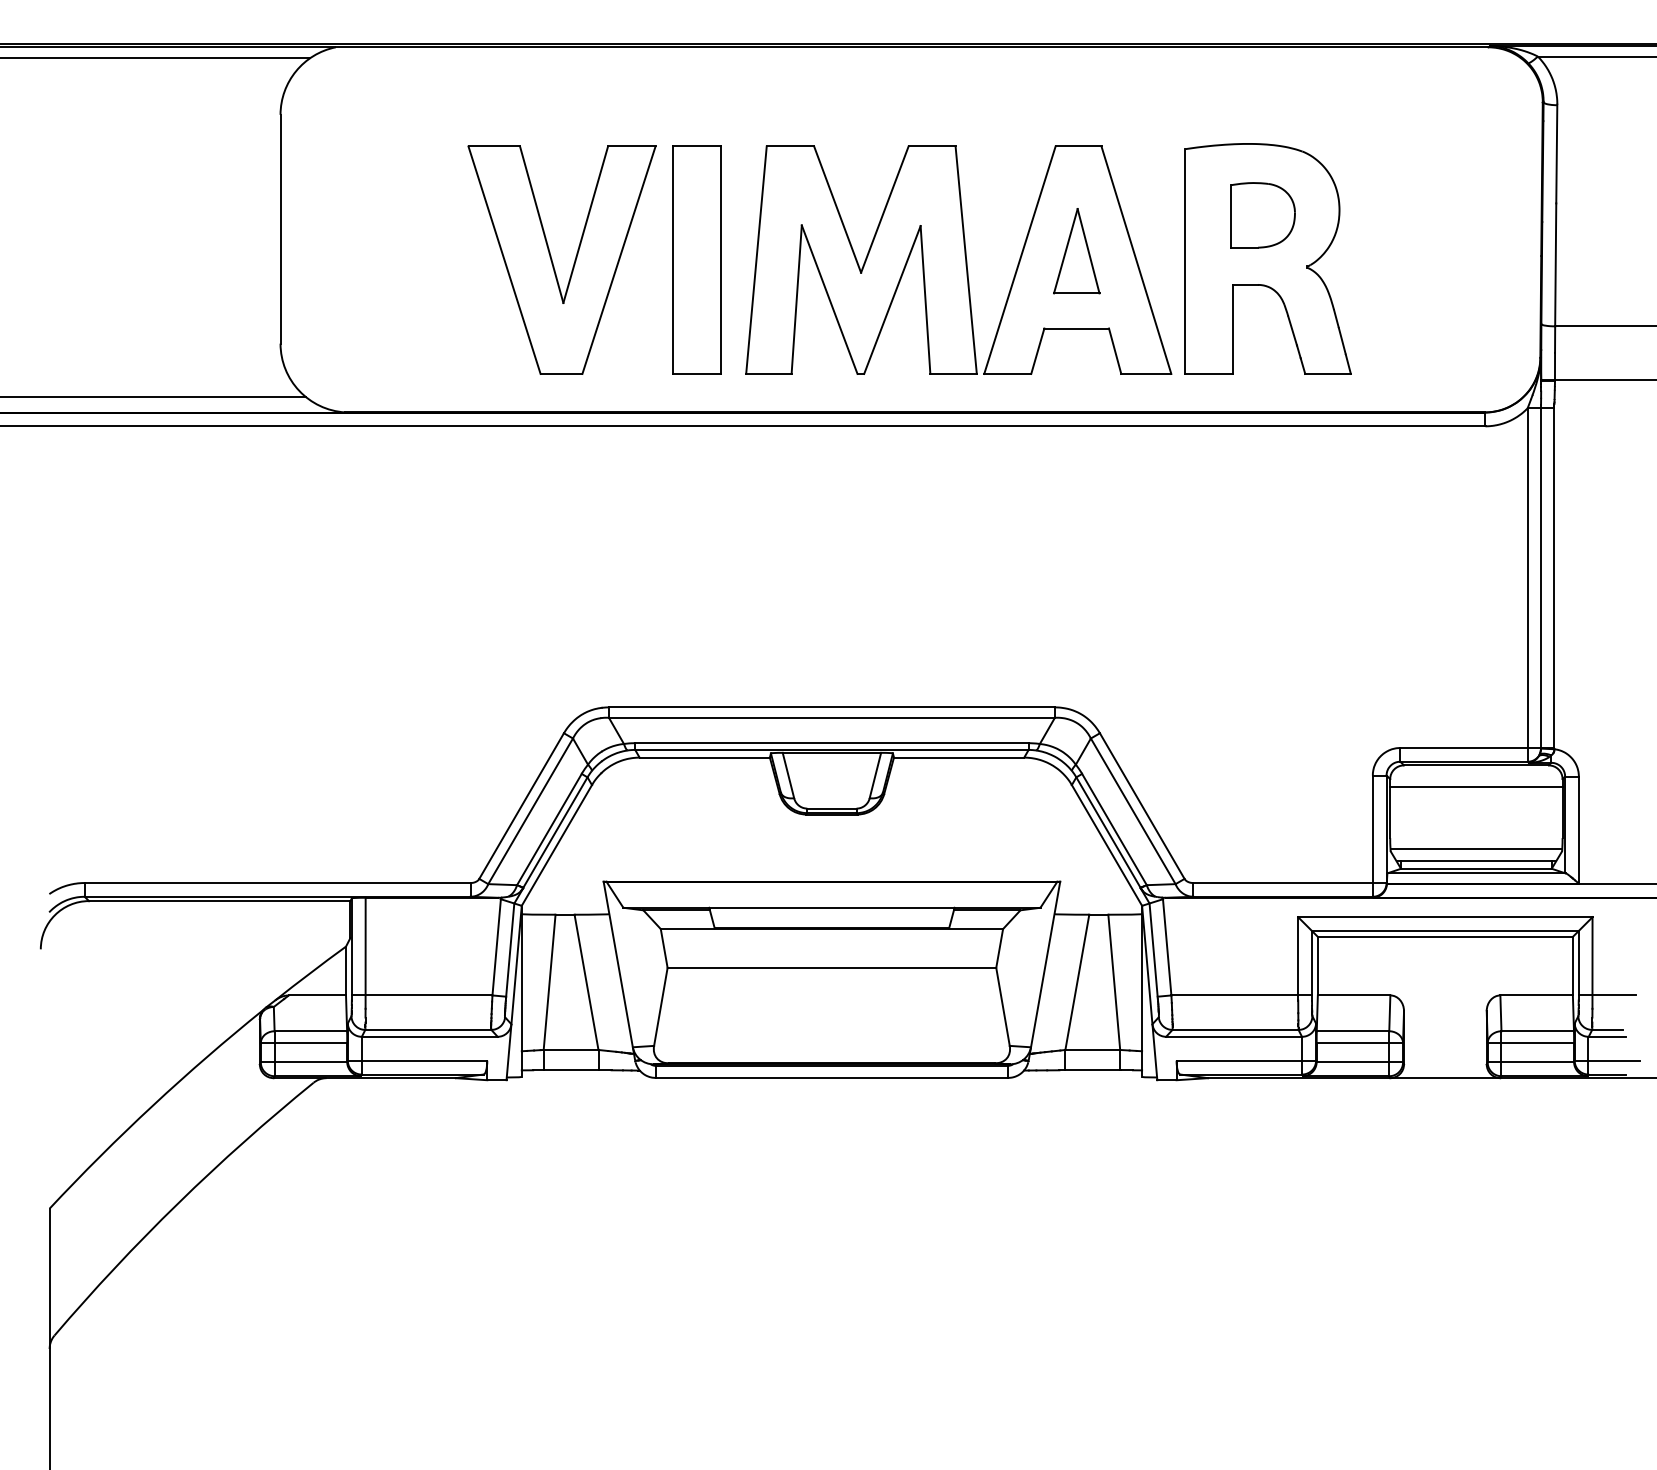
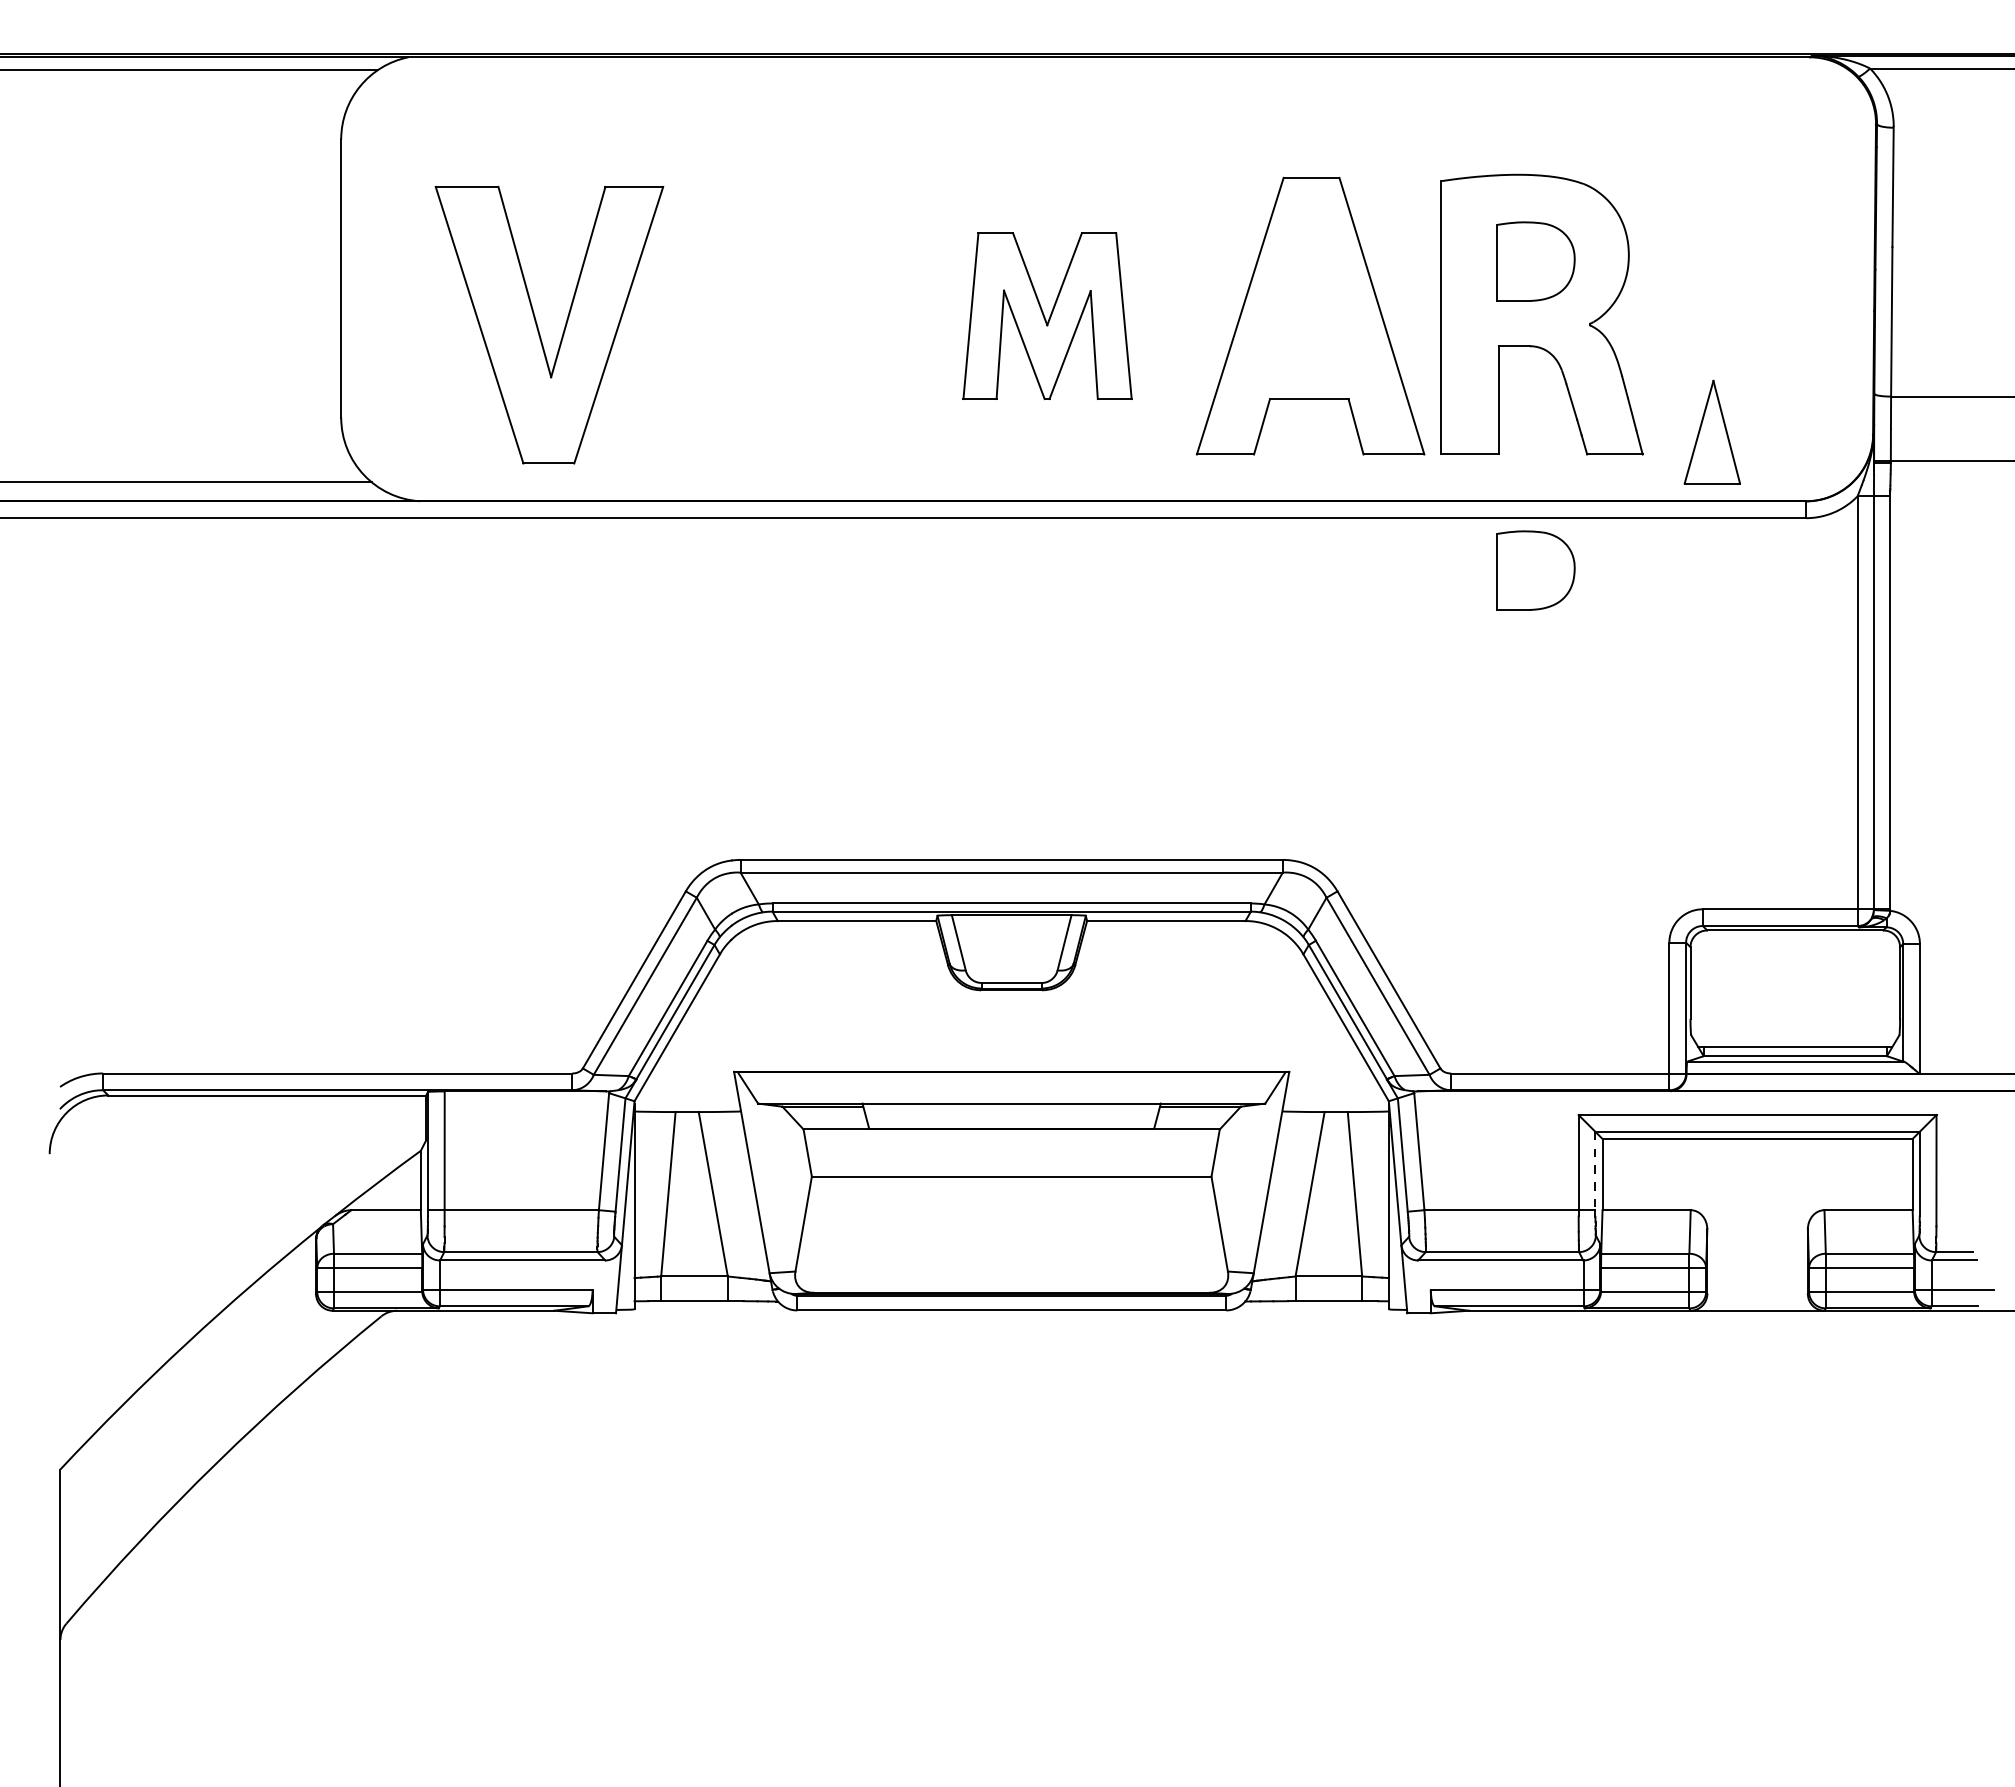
part: (1076, 250) -> (1711, 431), moved
part: (696, 259) -> (847, 315), removed
part: (861, 259) -> (1047, 315), size x0.6
part: (552, 262) -> (538, 327), moved
part: (1262, 469) -> (1535, 570), added
line: (1476, 786) -> (1795, 956), removed
line: (1475, 848) -> (1794, 1031), removed
line: (1312, 963) -> (1595, 1171), solid -> dashed
line: (1607, 995) -> (1954, 1210), removed

